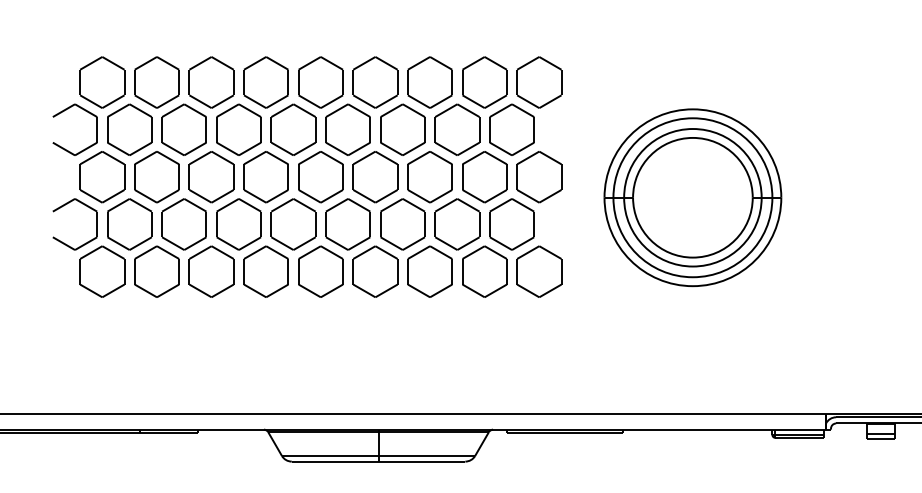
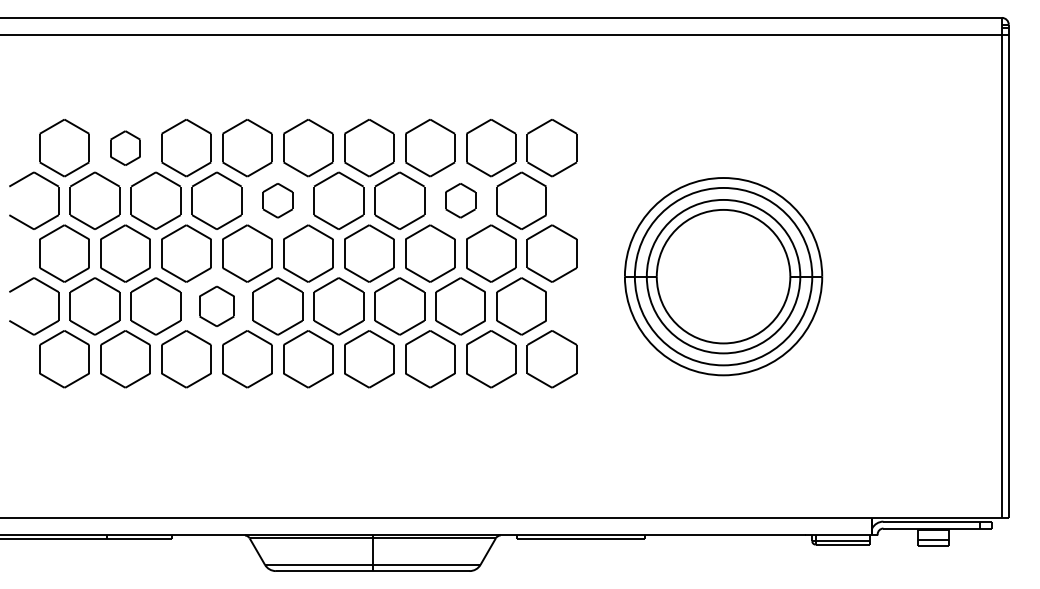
part: (156, 82) -> (125, 148), size x0.6
part: (293, 129) -> (277, 200), size x0.6
part: (457, 129) -> (460, 200), size x0.6
part: (238, 224) -> (216, 306), size x0.7

